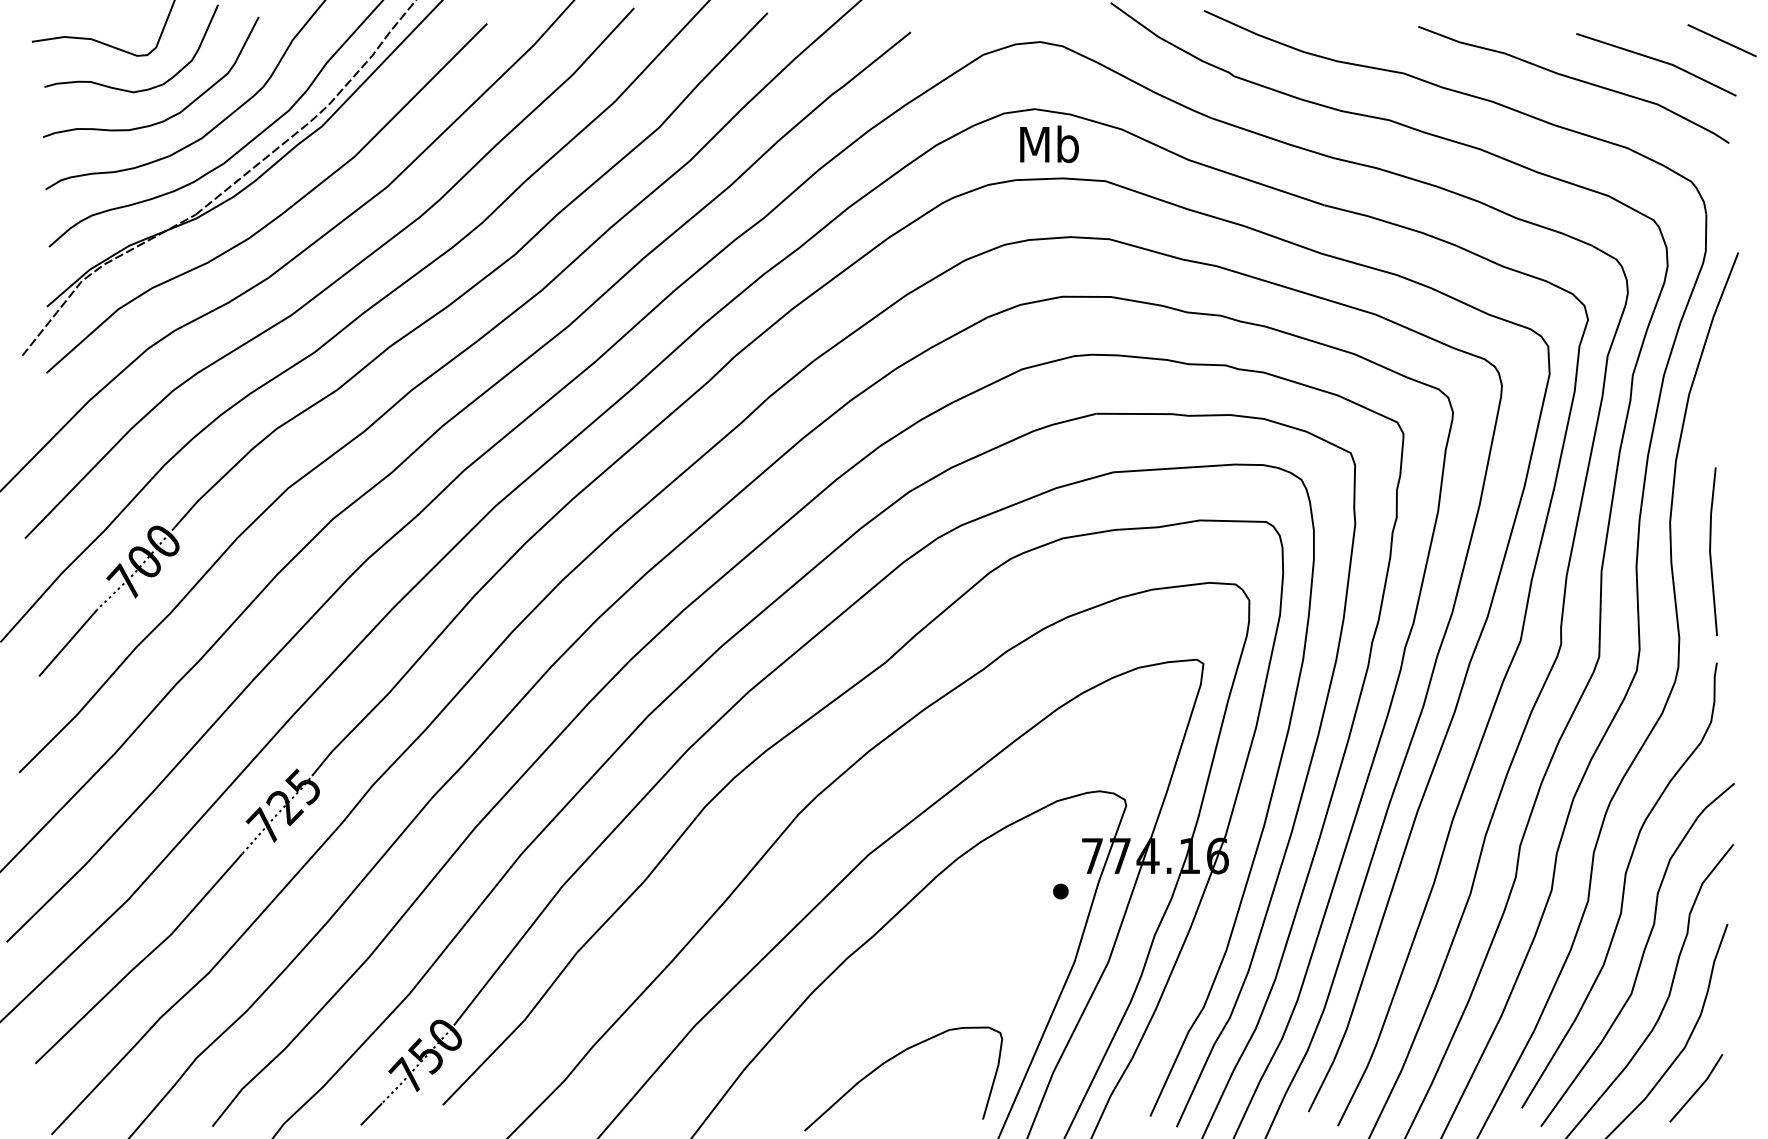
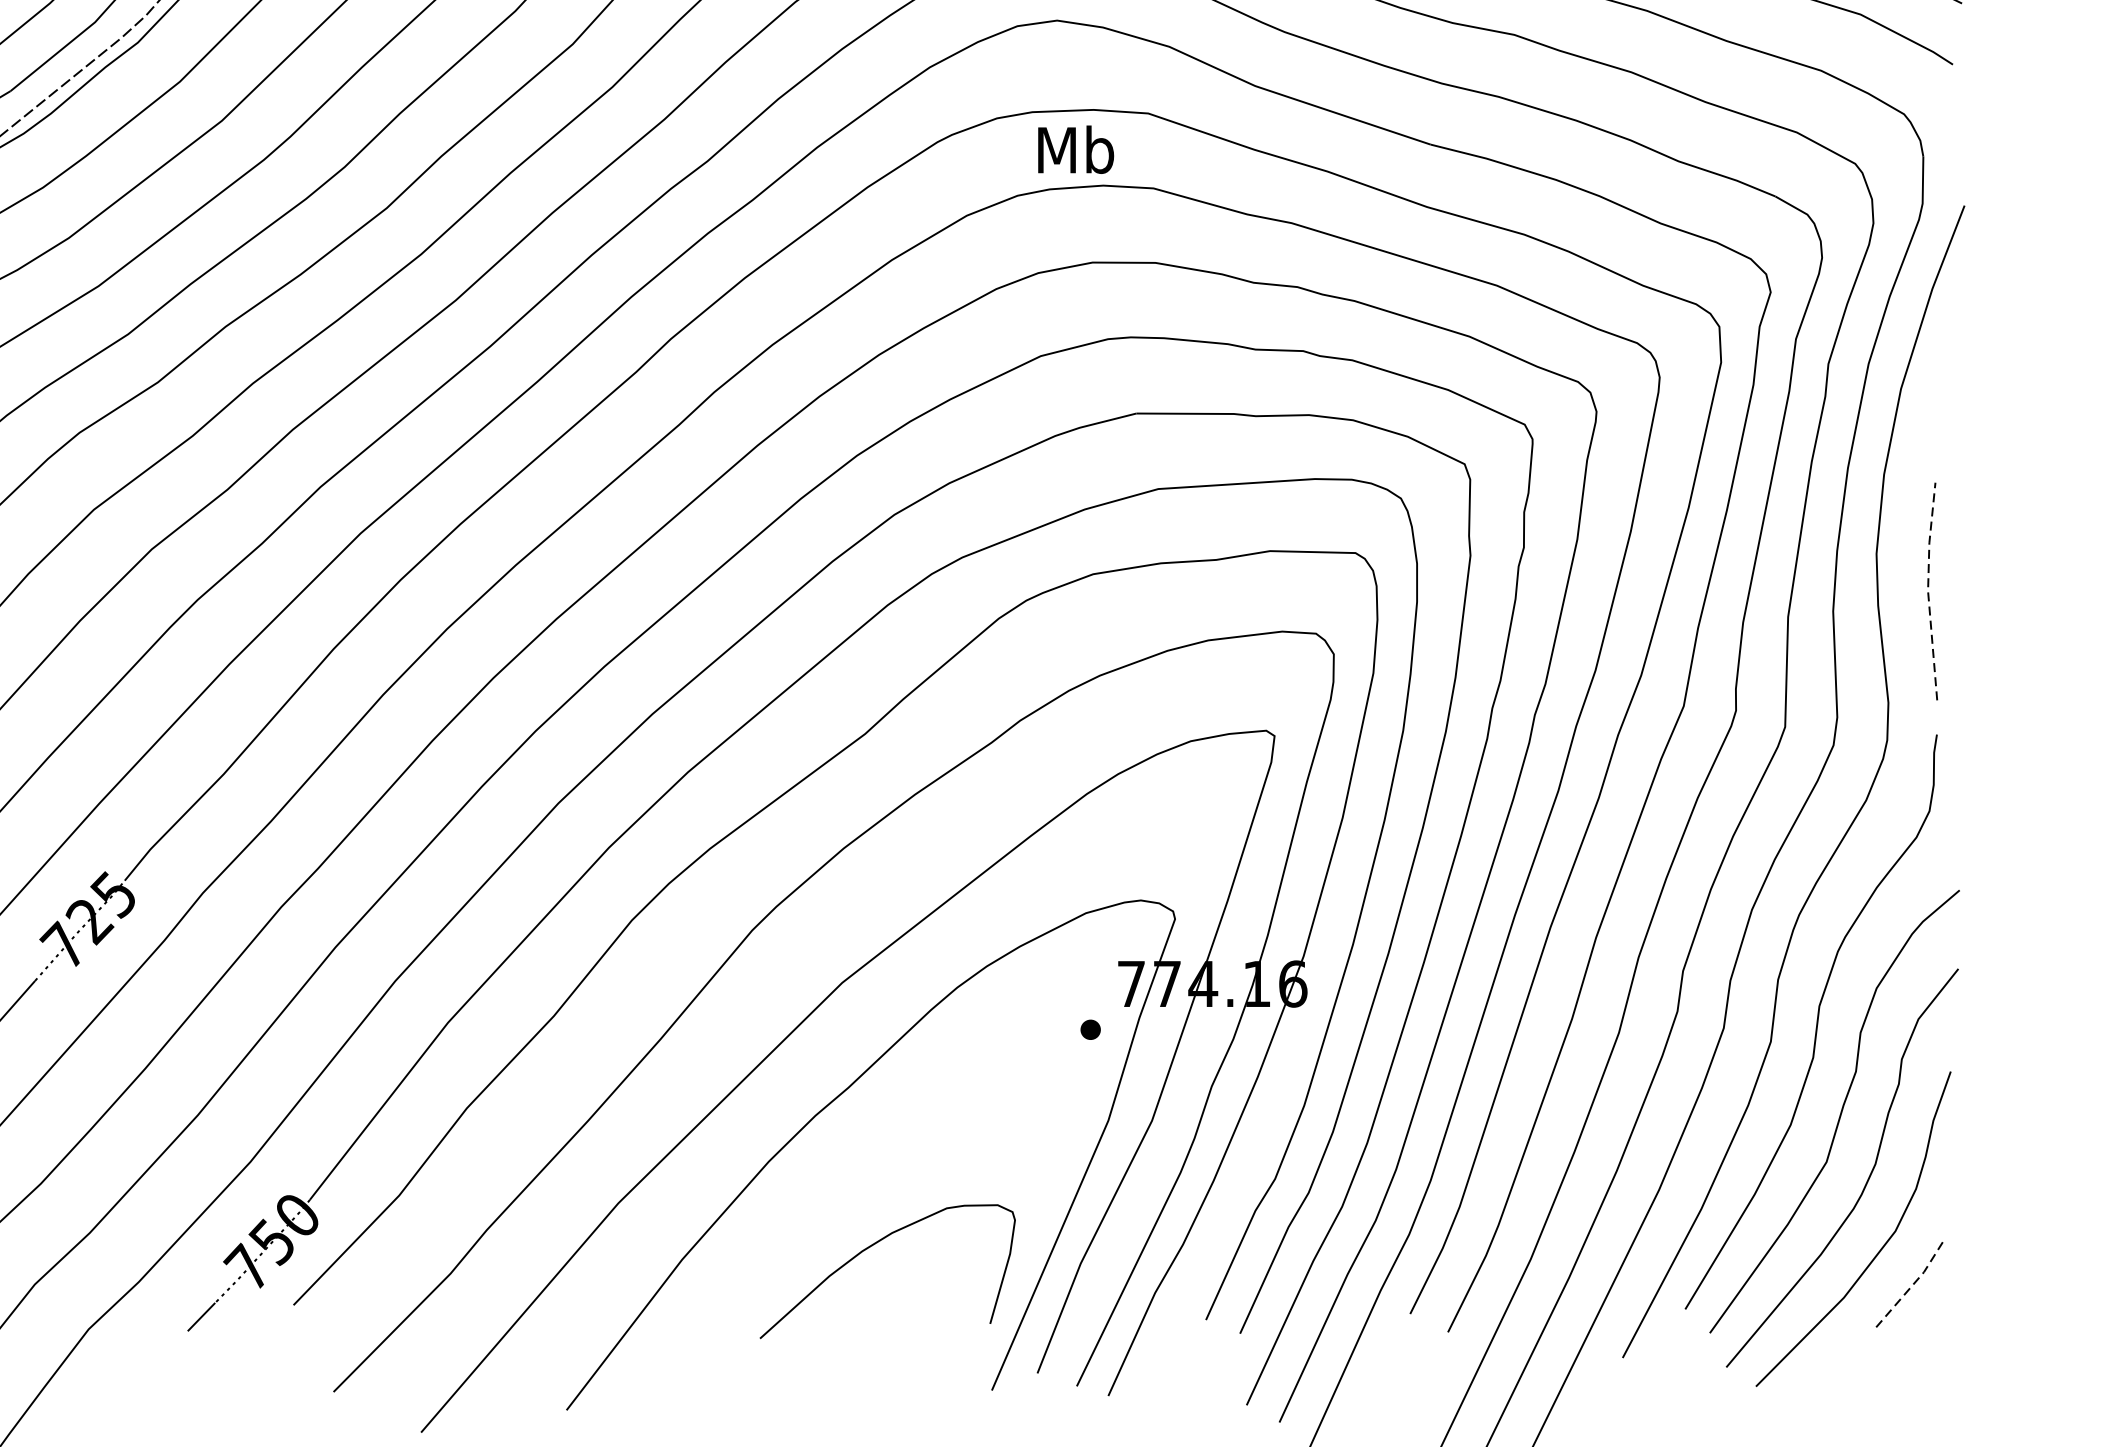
text: (1049, 144) -> (1076, 150), moved
line: (1710, 551) -> (1928, 591), solid -> dashed
line: (1698, 1089) -> (1913, 1285), solid -> dashed

